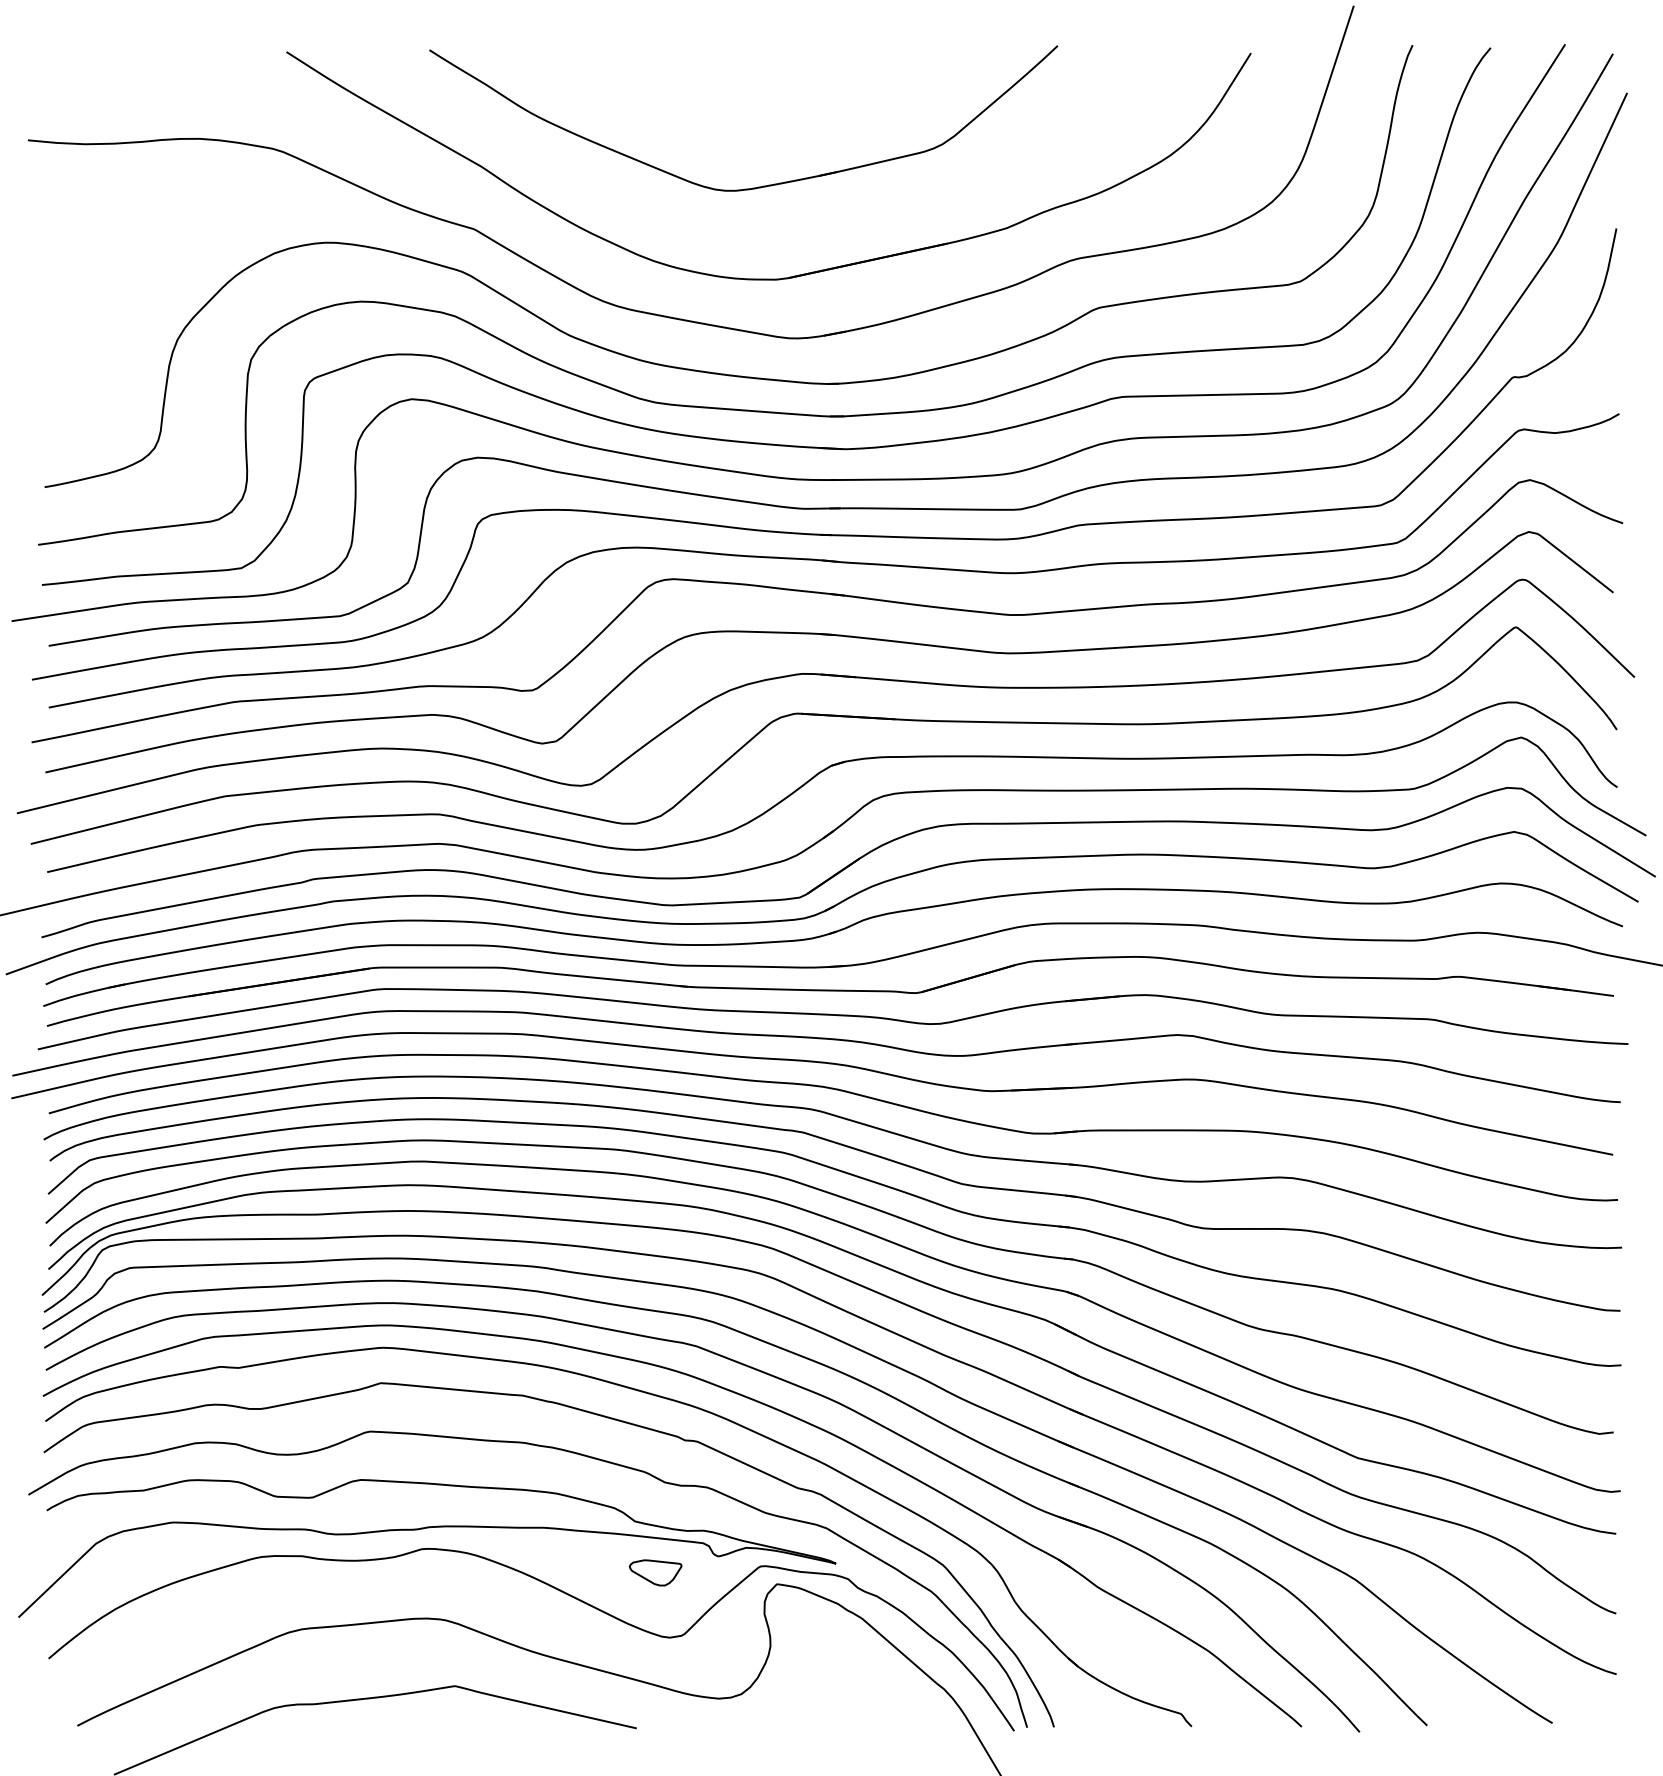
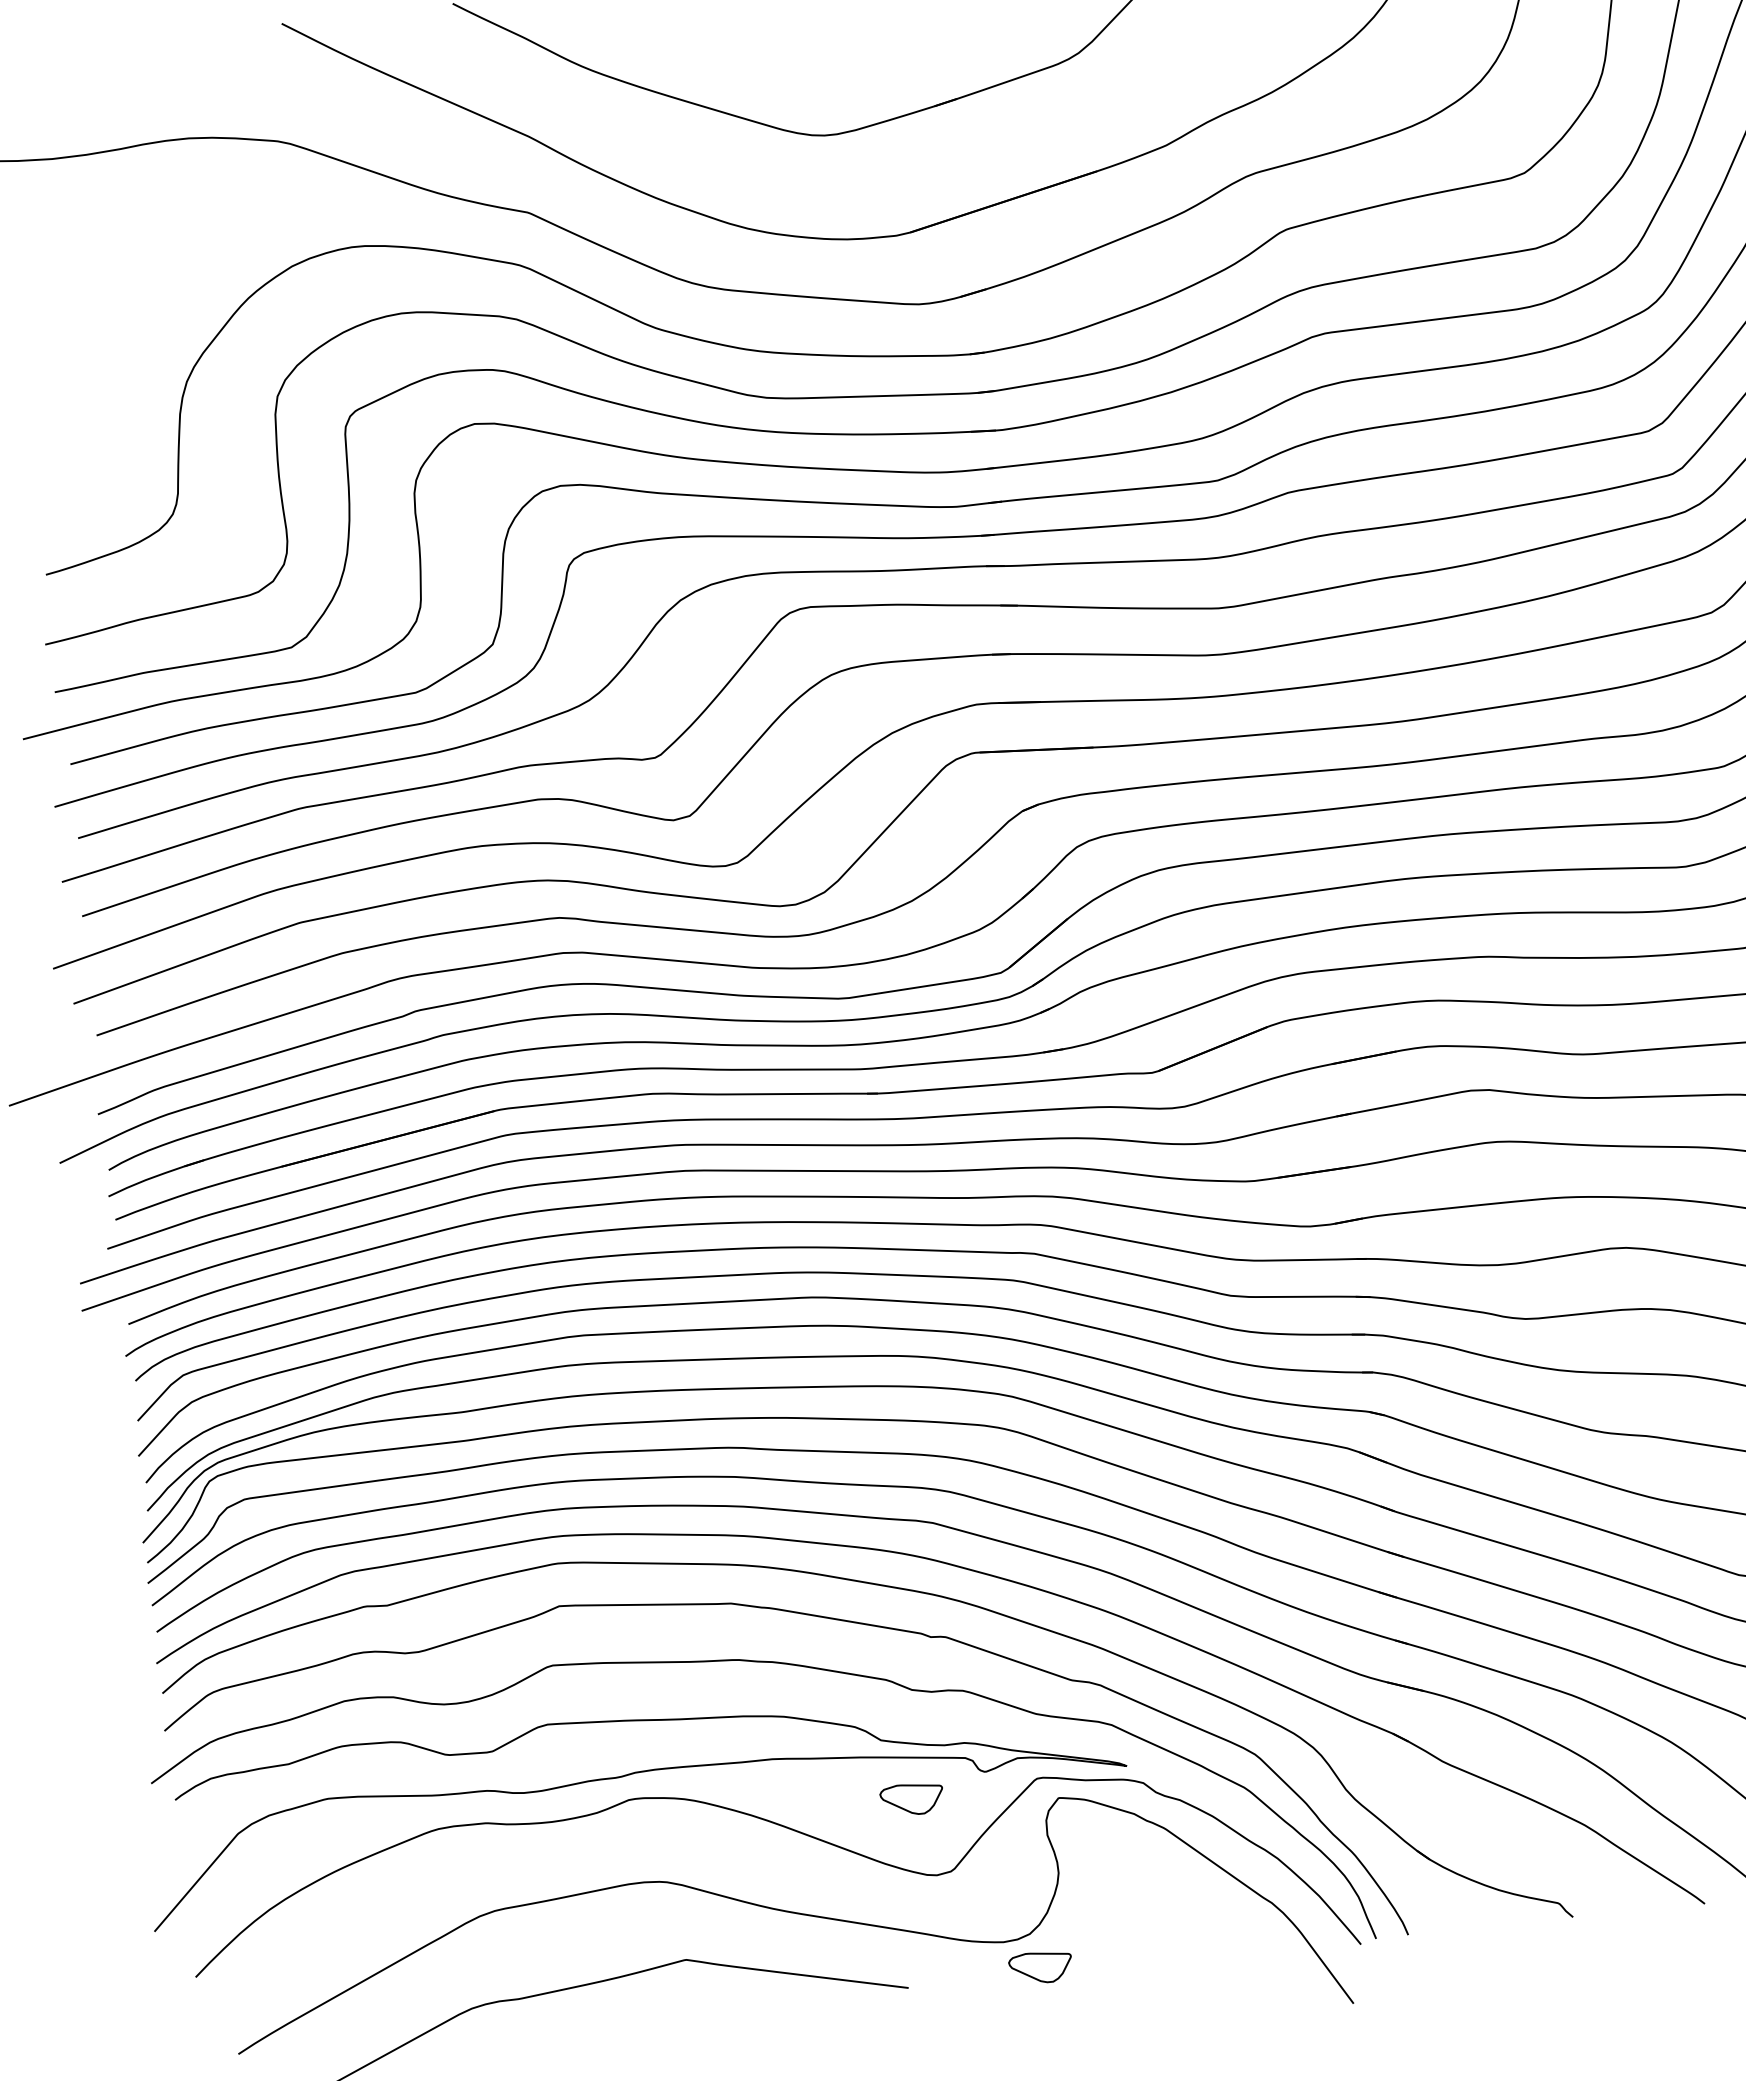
part: (747, 1722) -> (1040, 1967), added

